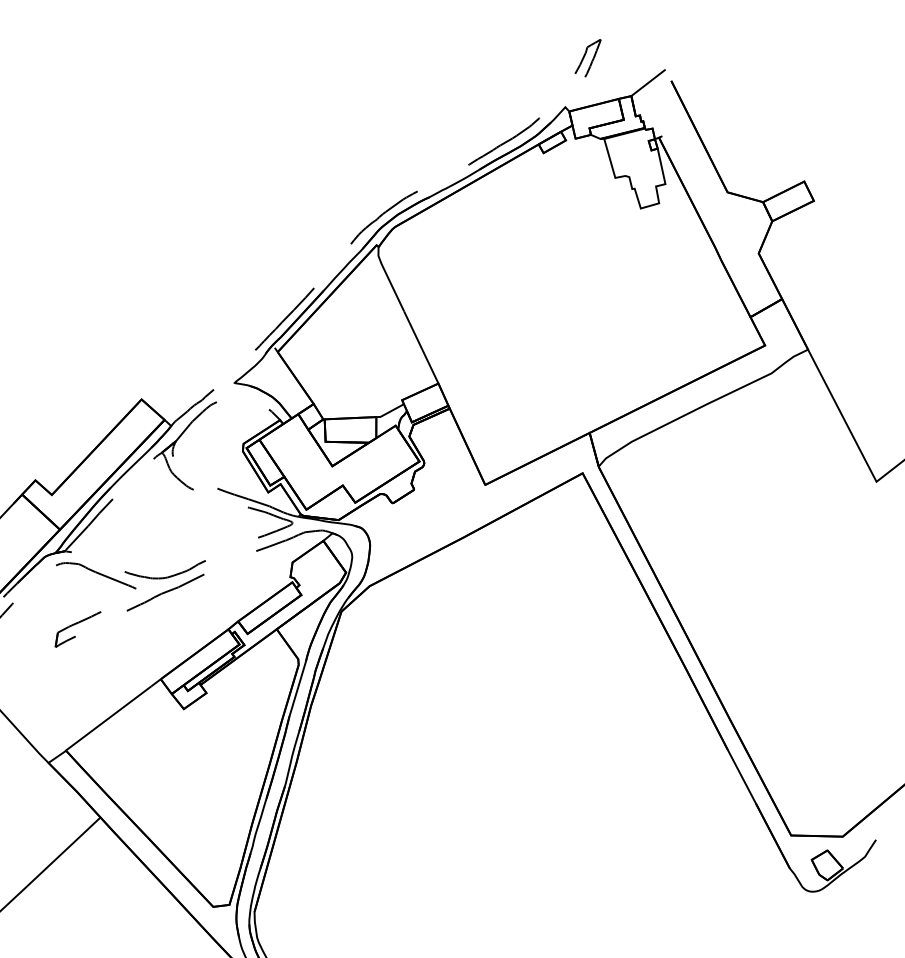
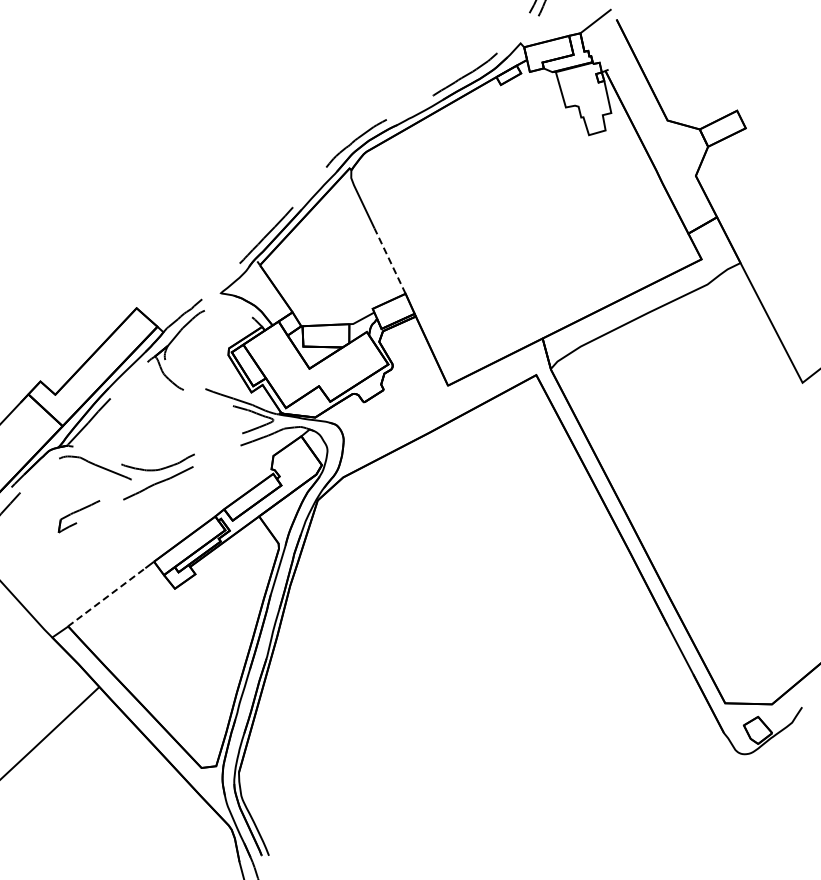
line: (420, 346) -> (389, 260), solid -> dashed
line: (107, 719) -> (105, 598), solid -> dashed

